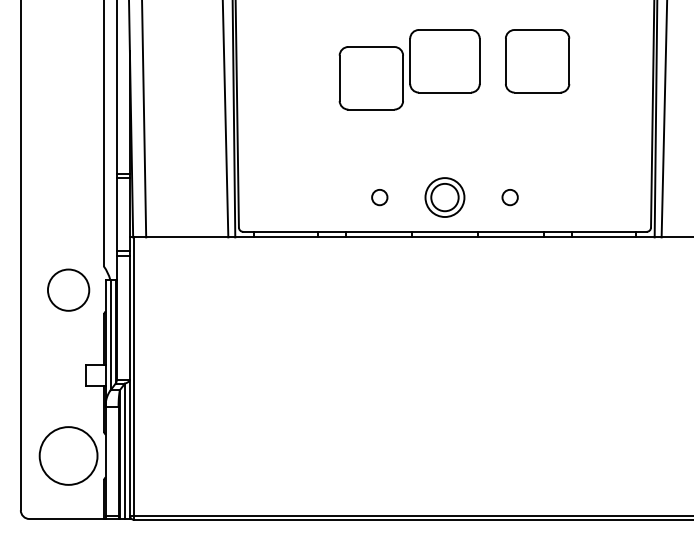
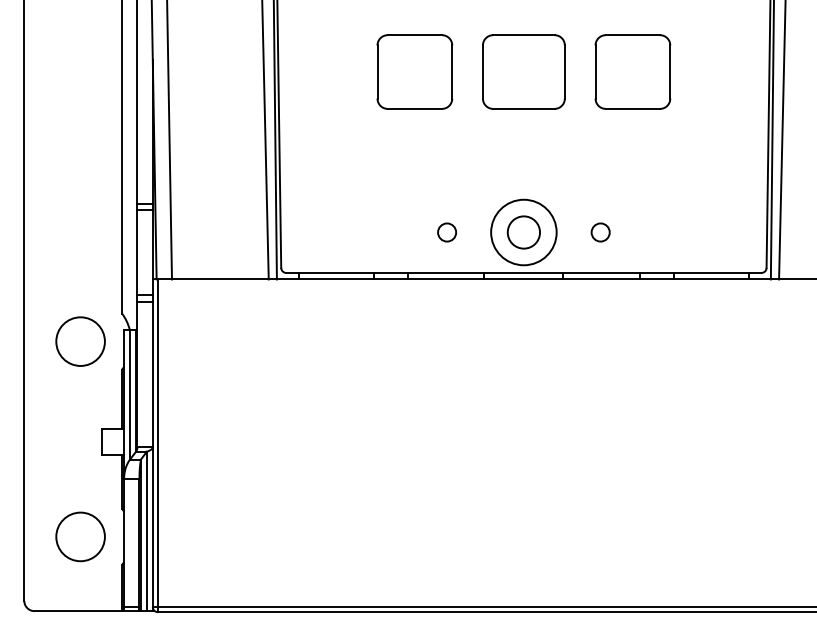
part: (370, 78) -> (413, 72), moved
circle: (444, 197) -> (523, 232), size x1.43
circle: (68, 455) -> (80, 536), size x0.71

